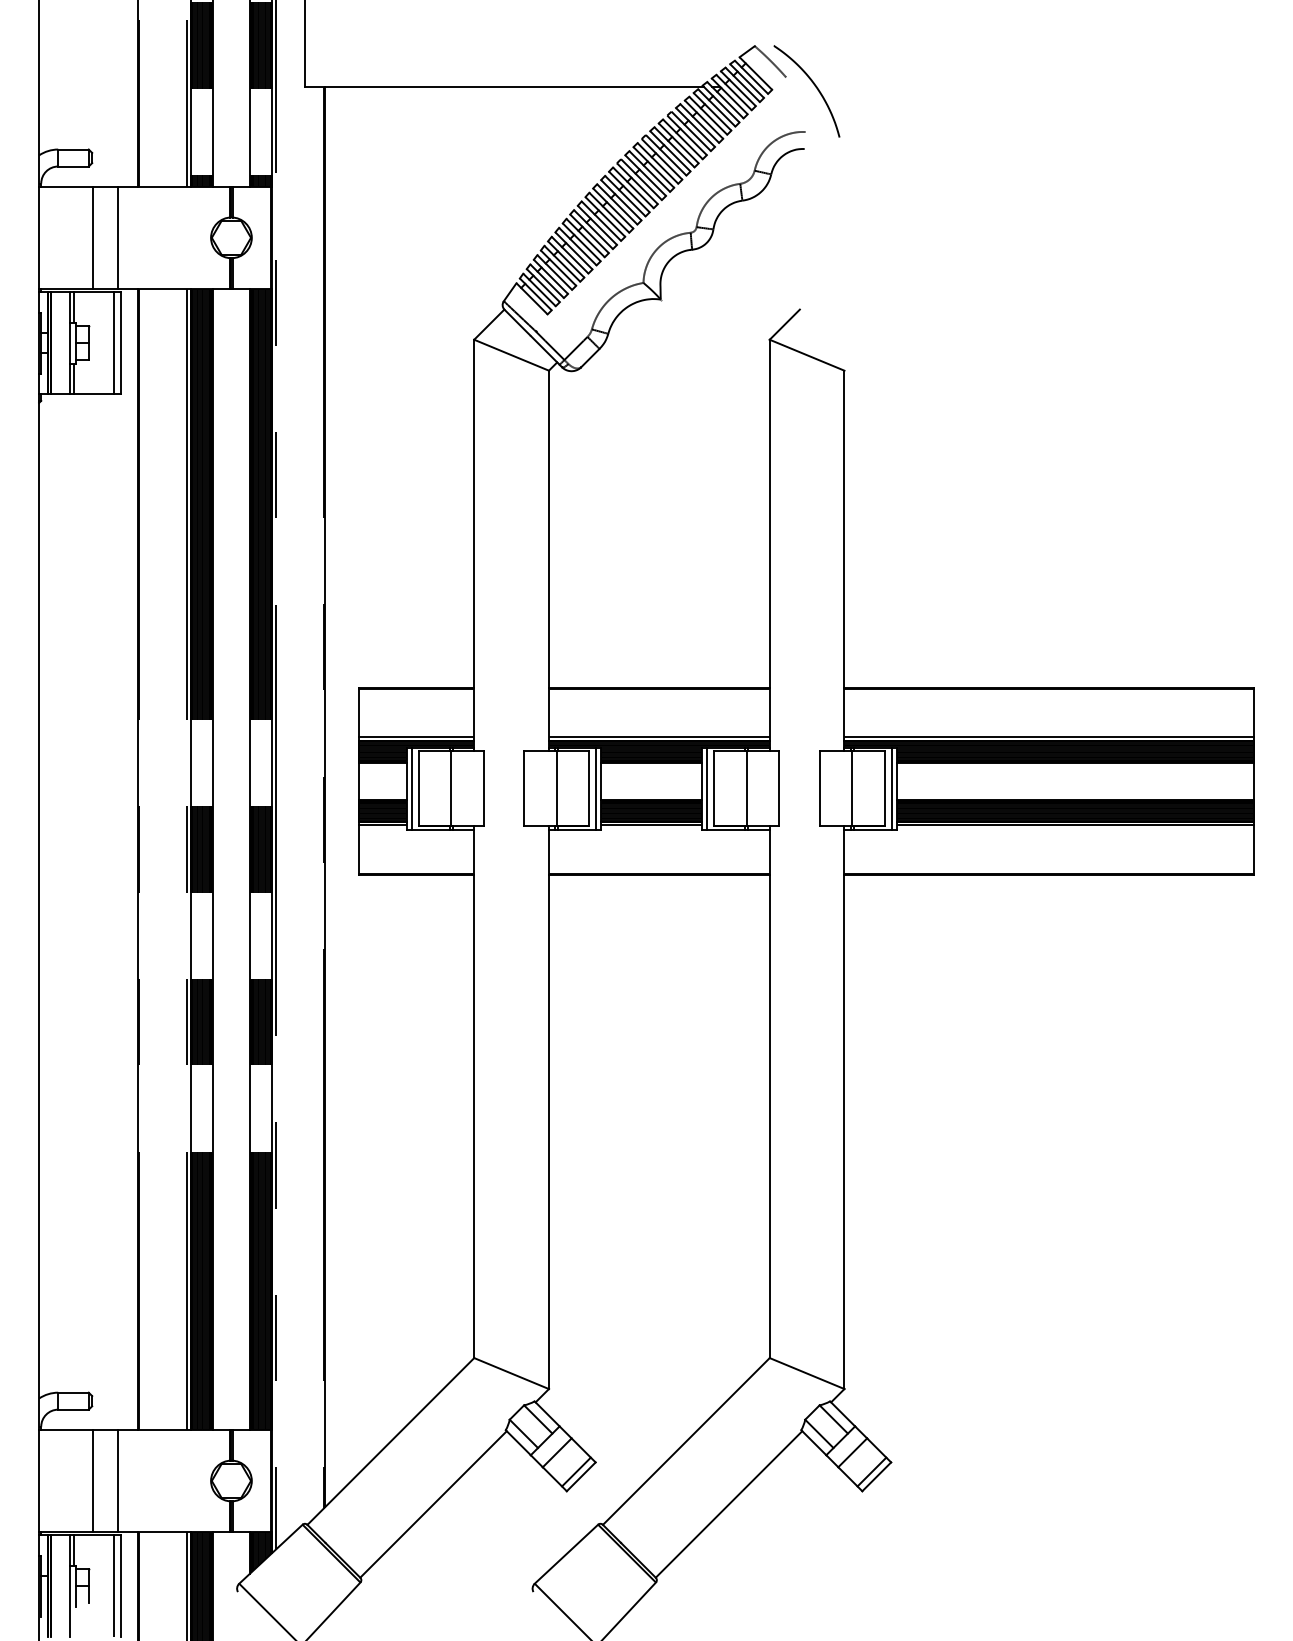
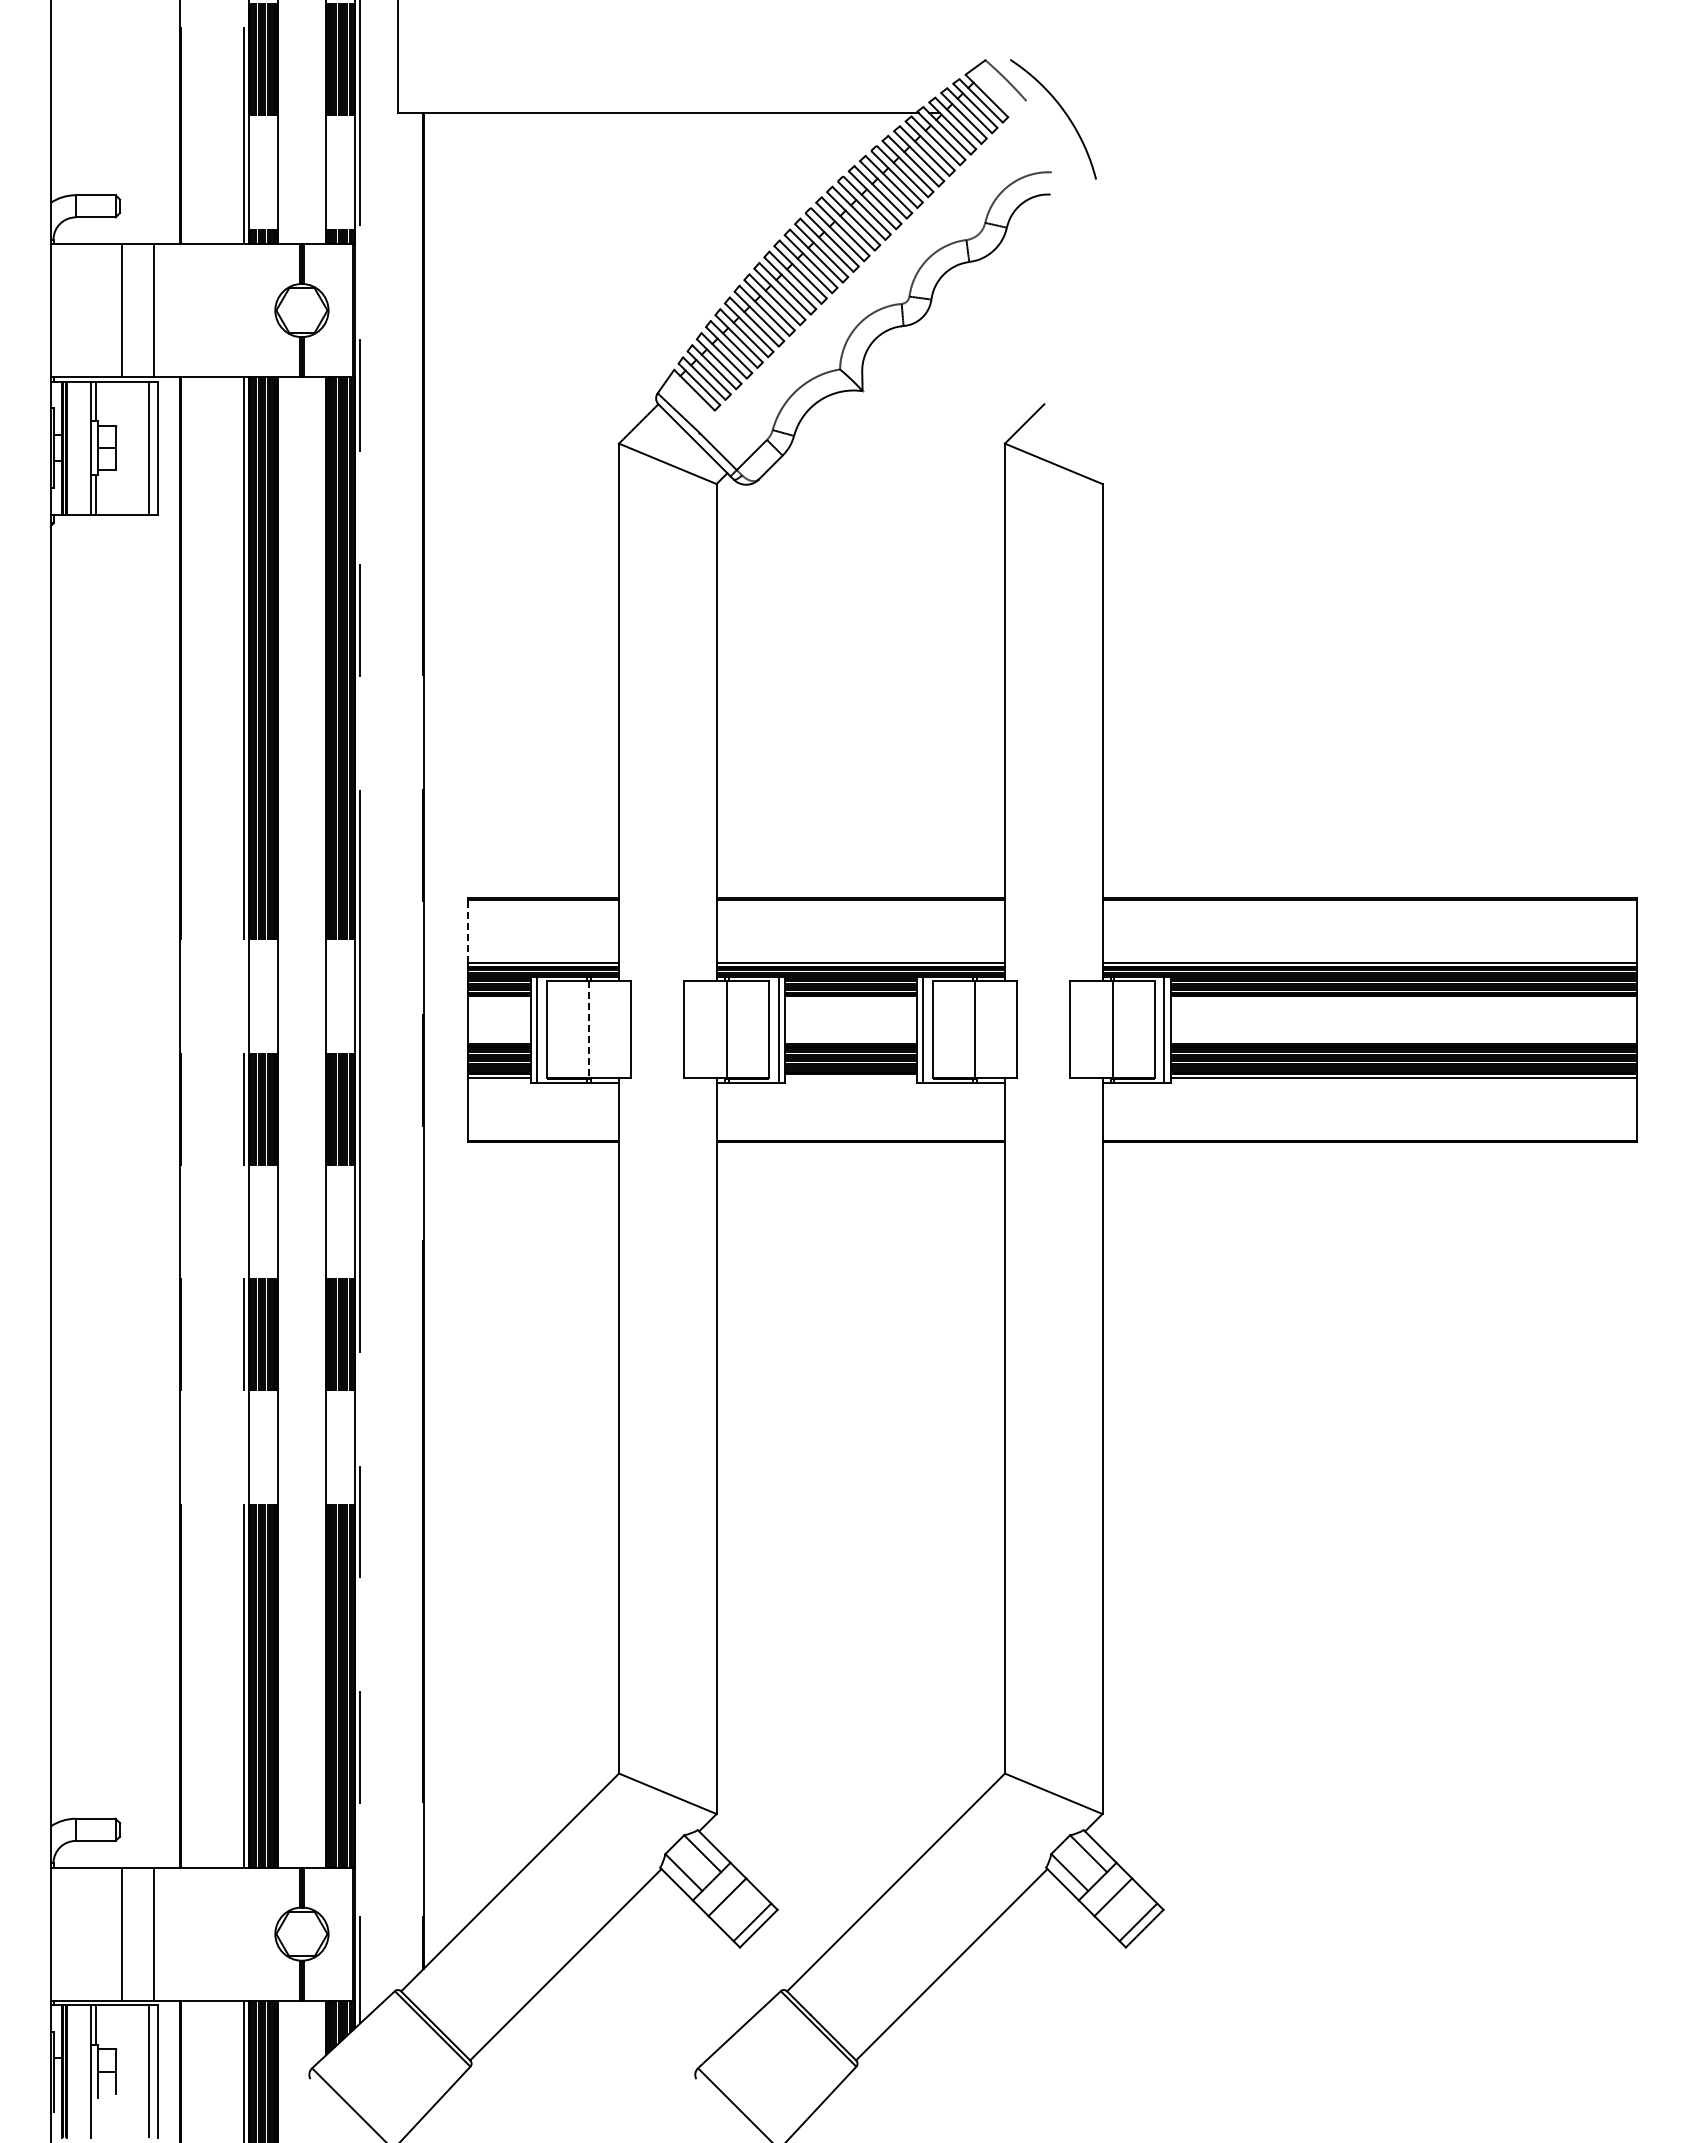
line: (358, 712) -> (468, 930), solid -> dashed
line: (451, 788) -> (589, 1029), solid -> dashed
line: (651, 825) -> (850, 1077), removed

